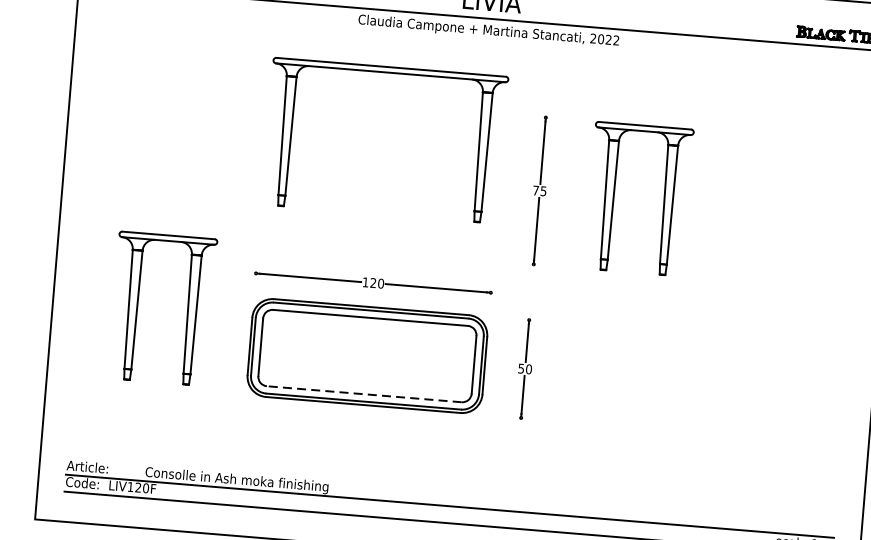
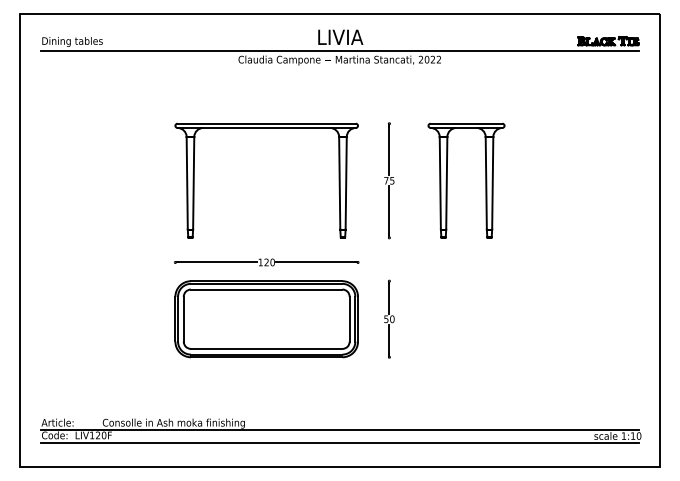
part: (390, 73) -> (266, 128), moved
part: (138, 306) -> (86, 295), removed
line: (364, 393) -> (266, 348), dashed -> solid

